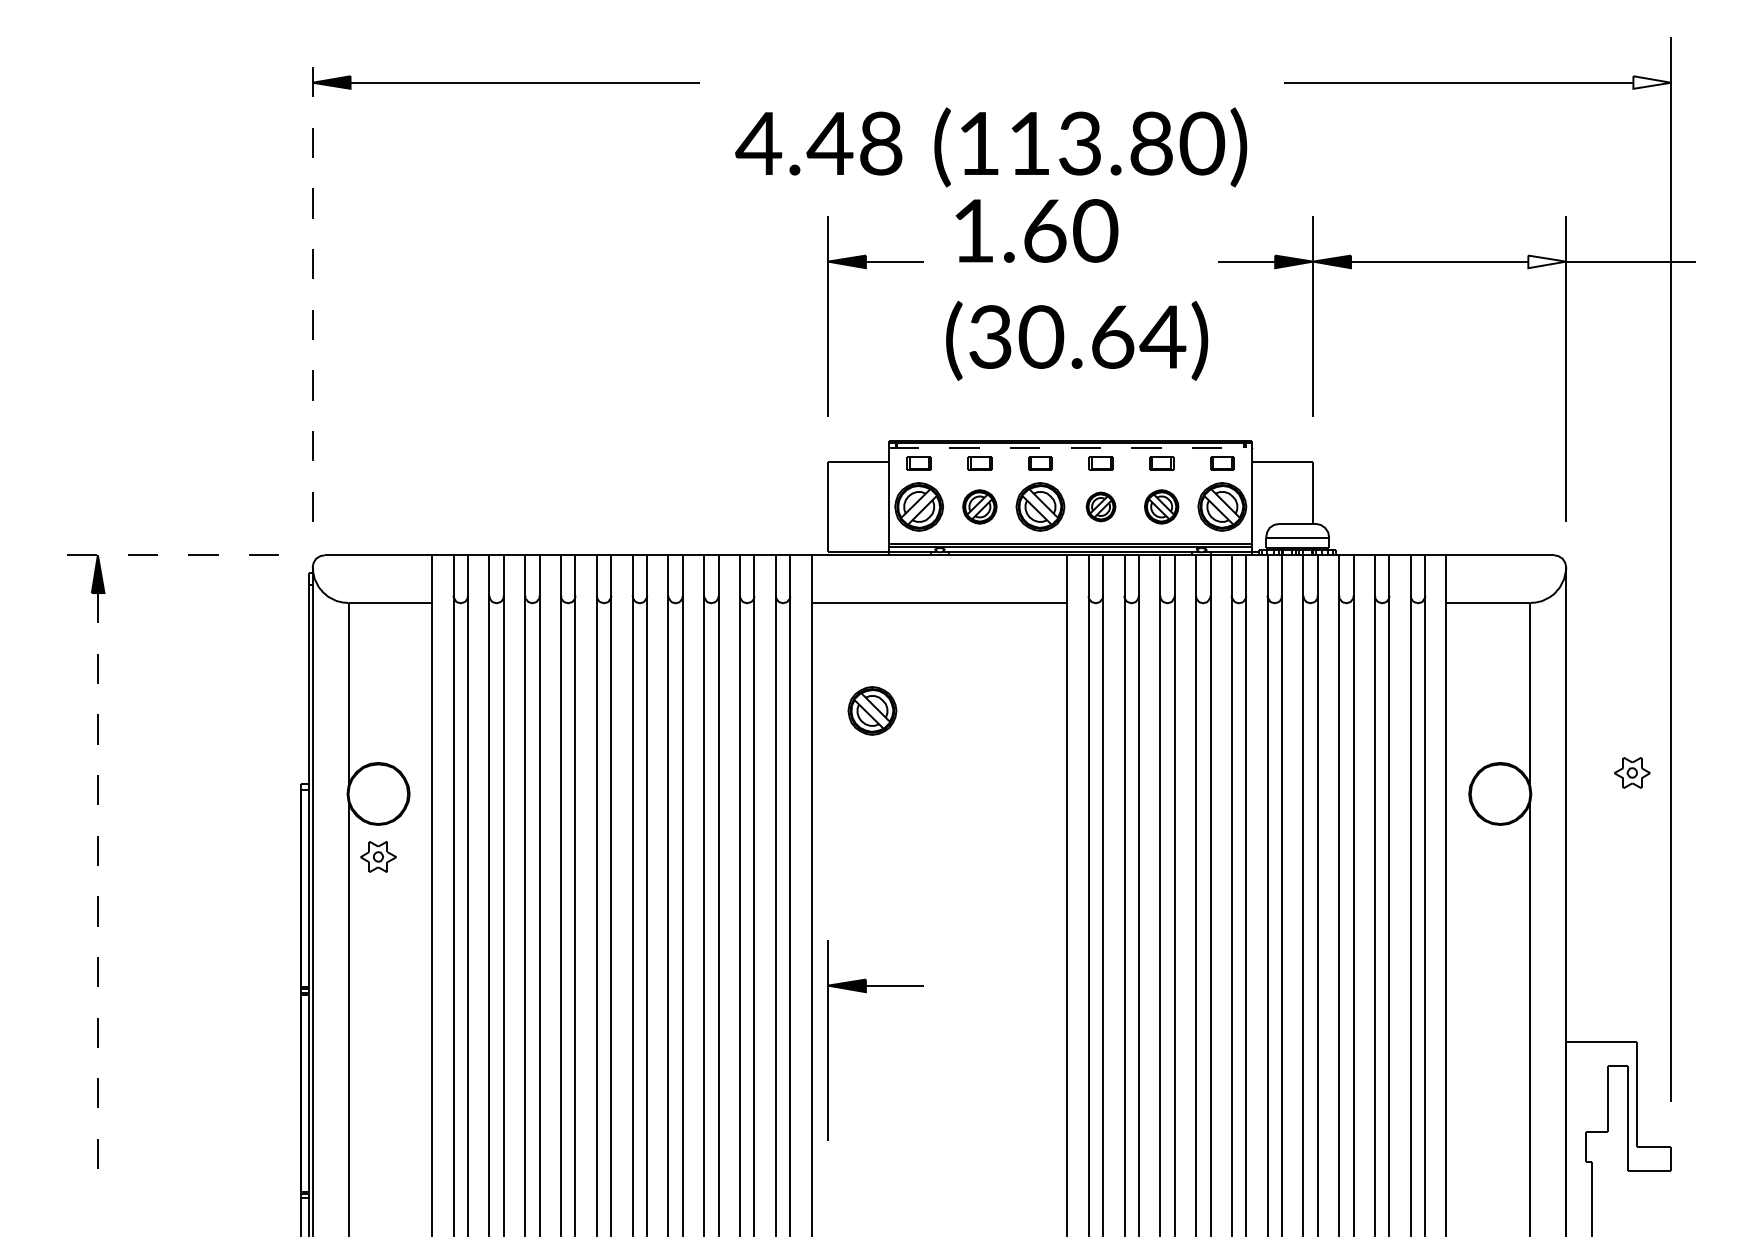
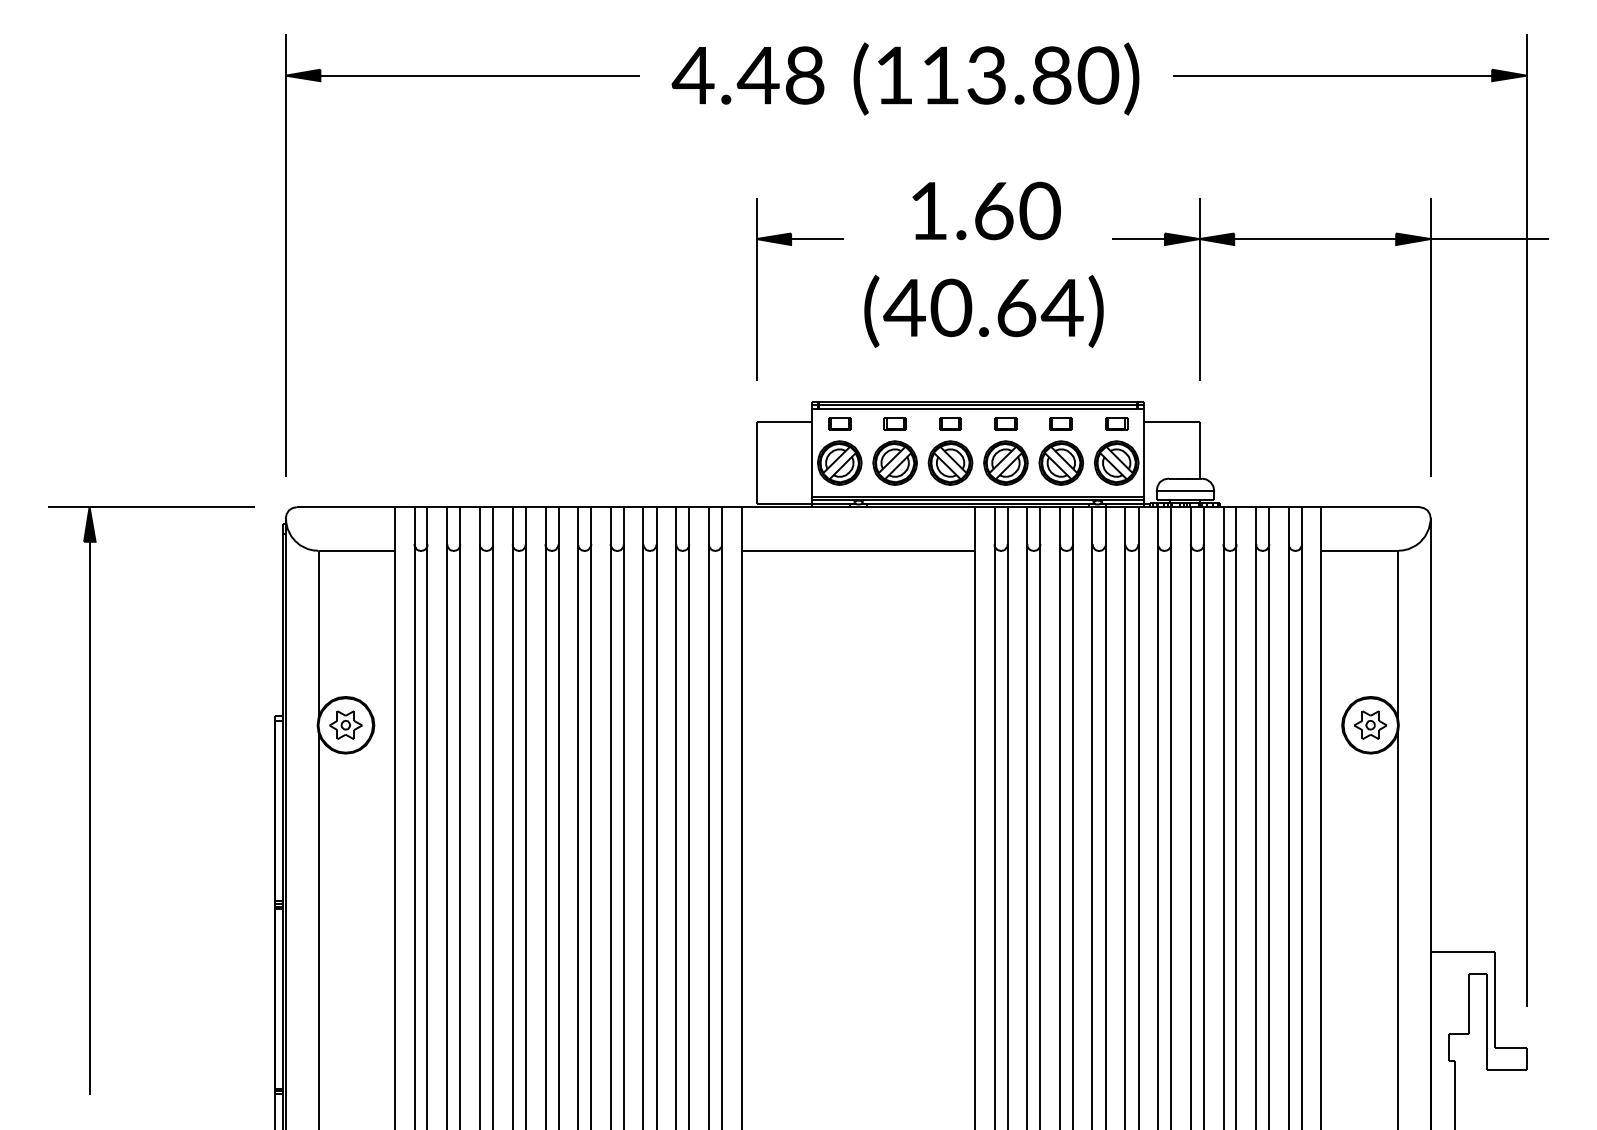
fill: (1652, 82) -> (1509, 75), added
text: (991, 147) -> (905, 79), moved
text: (1036, 230) -> (986, 210), moved
fill: (1547, 261) -> (1413, 238), added
line: (312, 279) -> (285, 255), dashed -> solid
text: (989, 336) -> (903, 307), (30.64) -> (40.64)
line: (1070, 448) -> (977, 409), dashed -> solid
part: (979, 506) -> (894, 462), size x1.43
part: (1100, 506) -> (1005, 462), size x1.67
part: (1161, 506) -> (1061, 462), size x1.43
line: (165, 555) -> (151, 507), dashed -> solid
part: (872, 710) -> (797, 649), removed
part: (1632, 772) -> (1370, 724), moved
part: (378, 856) -> (345, 724), moved
line: (97, 896) -> (89, 818), dashed -> solid
part: (828, 1040) -> (756, 950), removed

